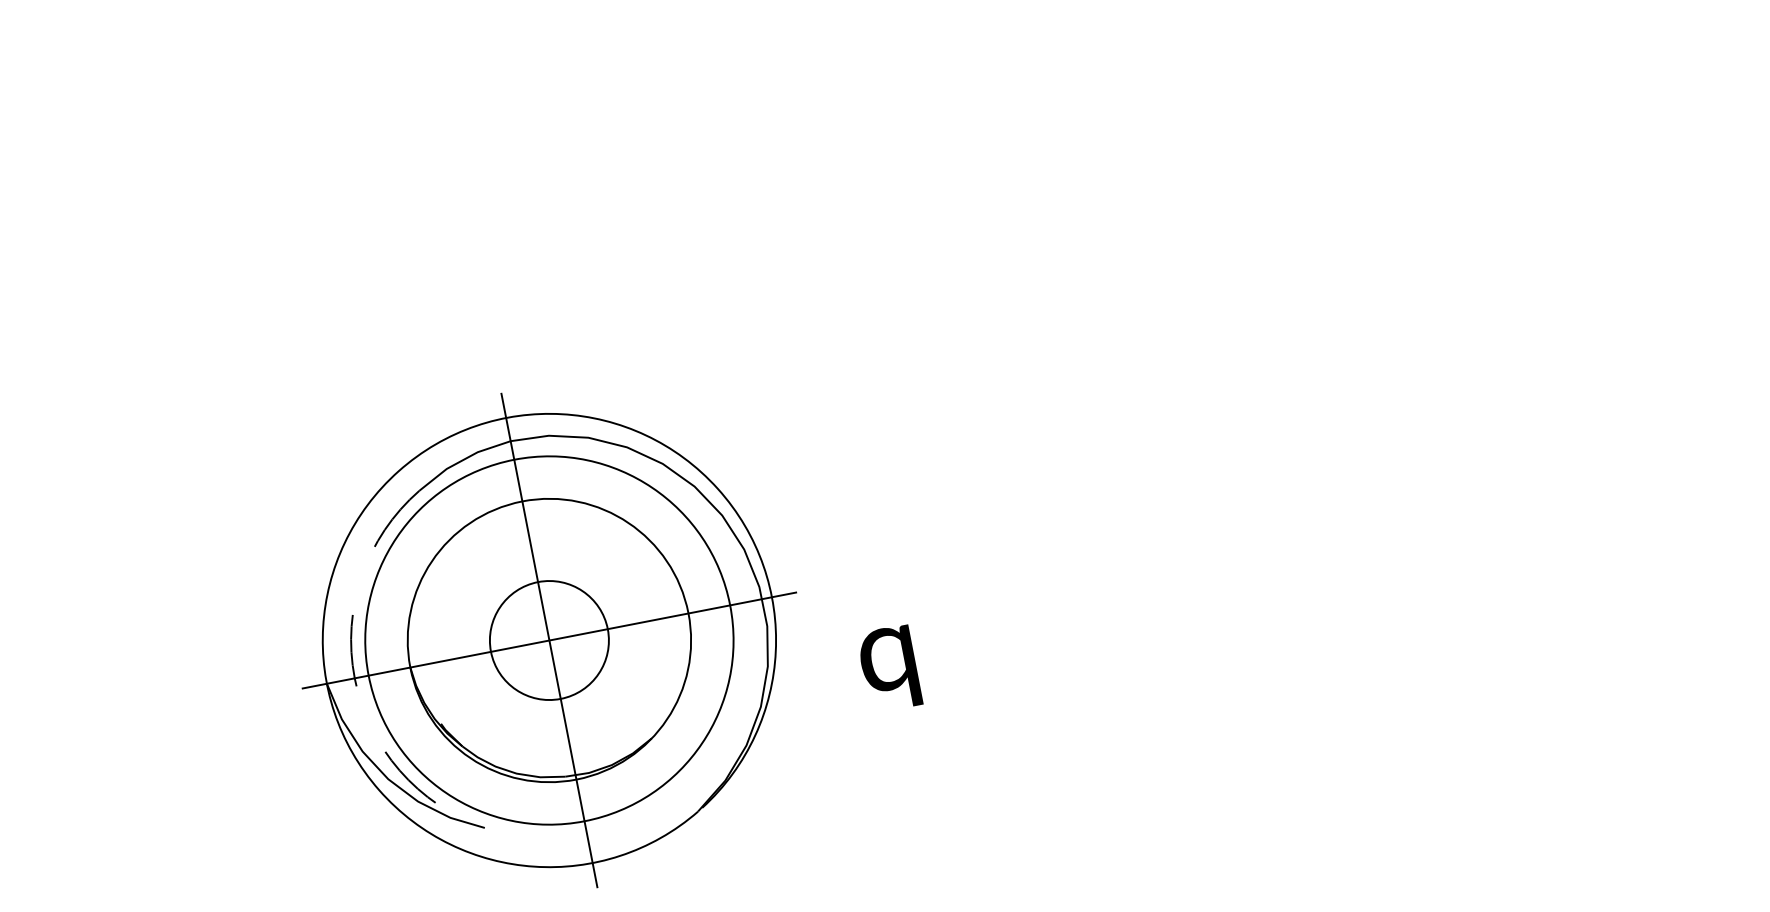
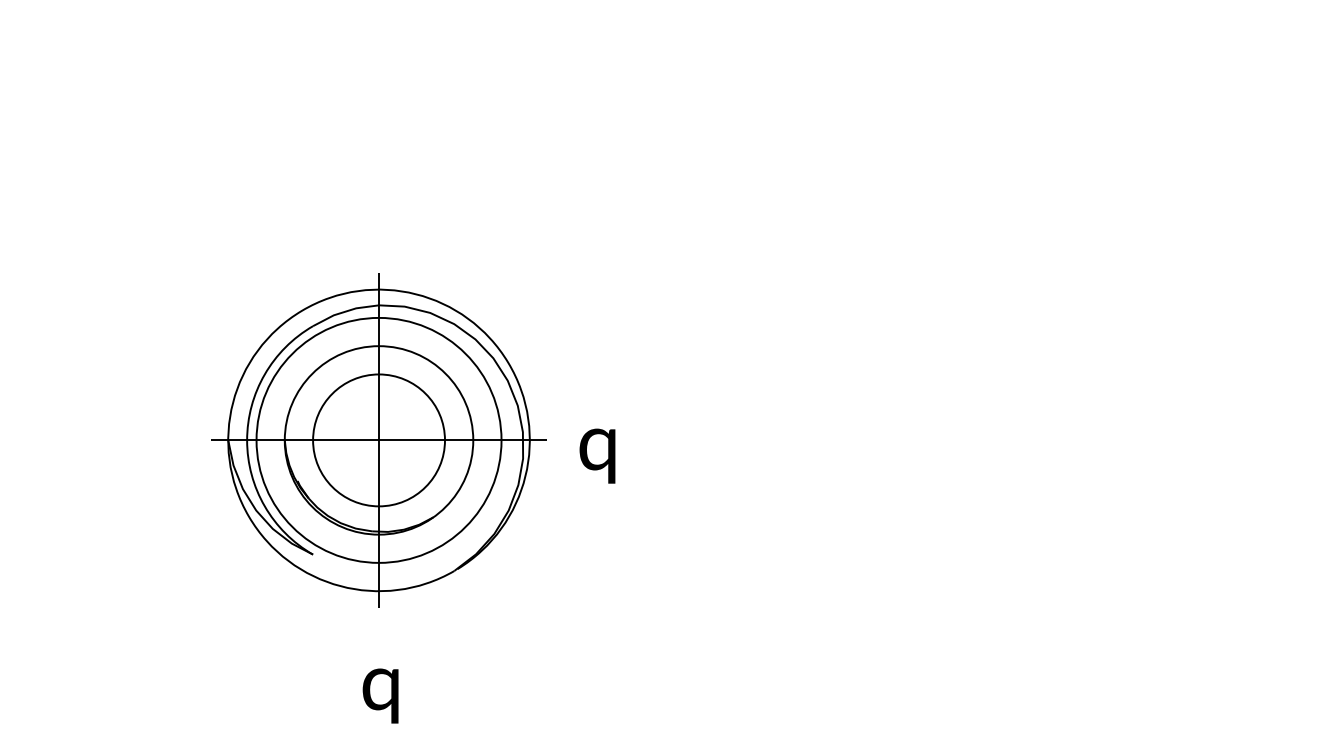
circle: (550, 640) -> (379, 440), size x1.67
text: (889, 668) -> (597, 455), moved
arc: (355, 678) -> (247, 440), dashed -> solid

